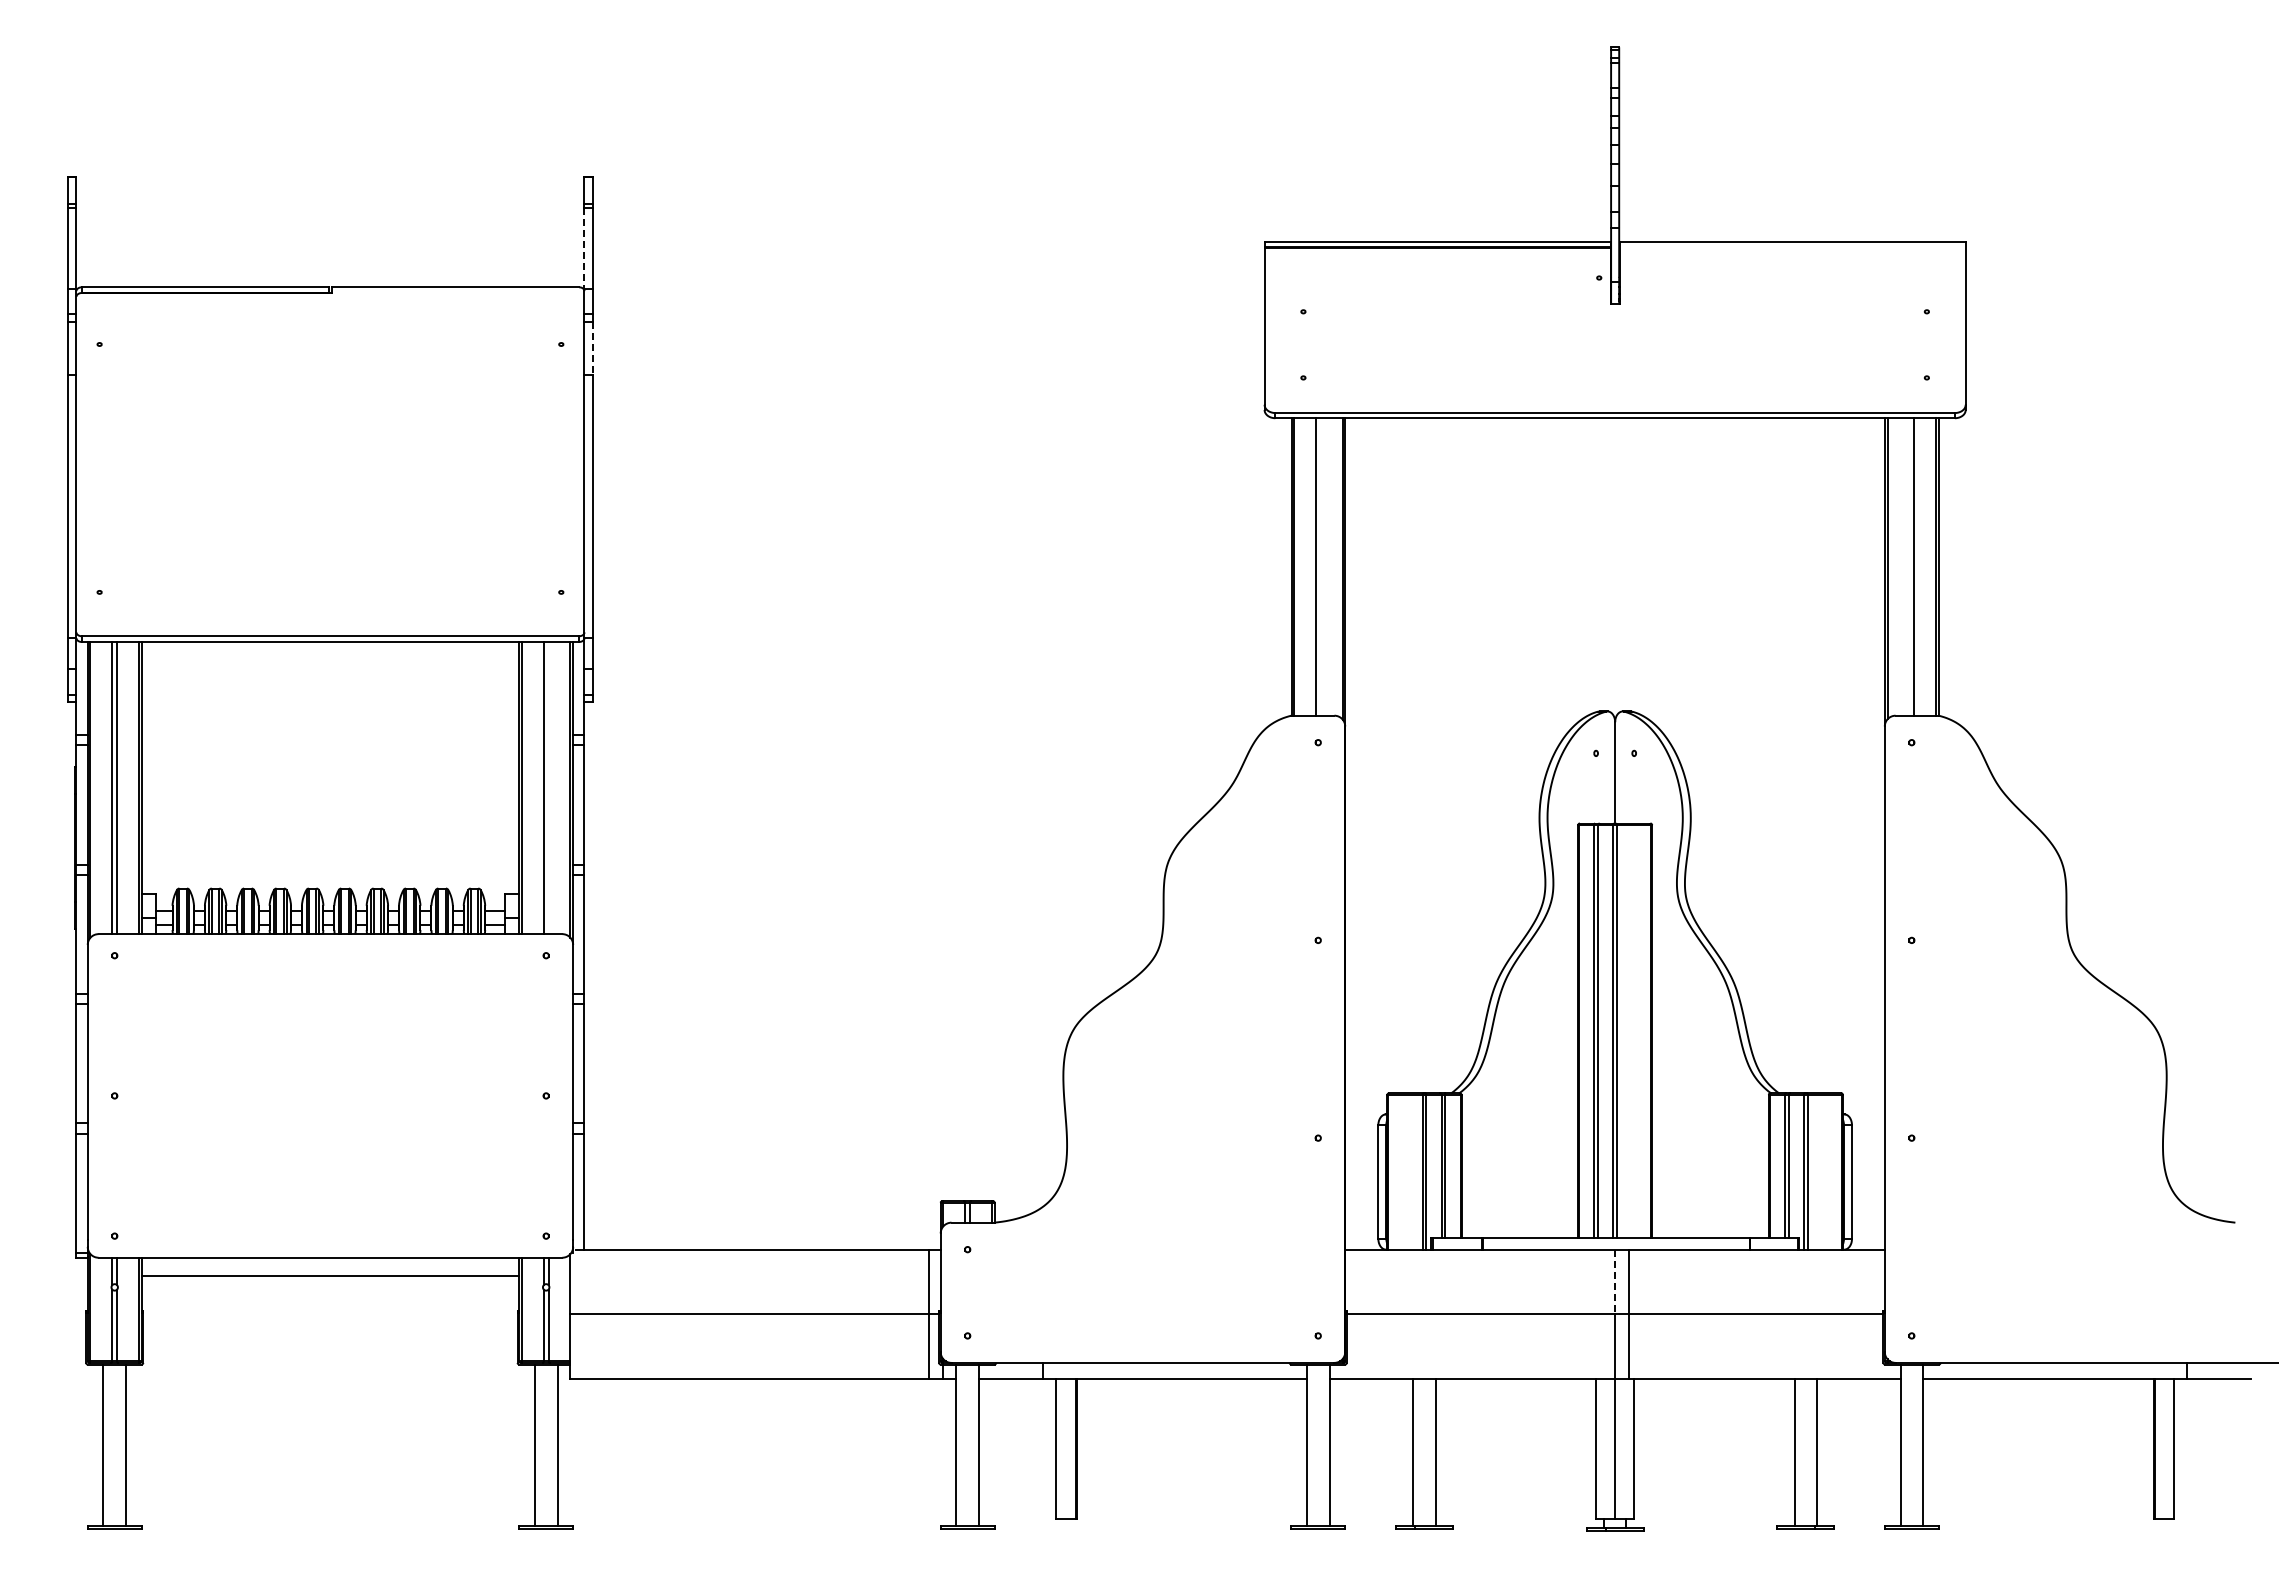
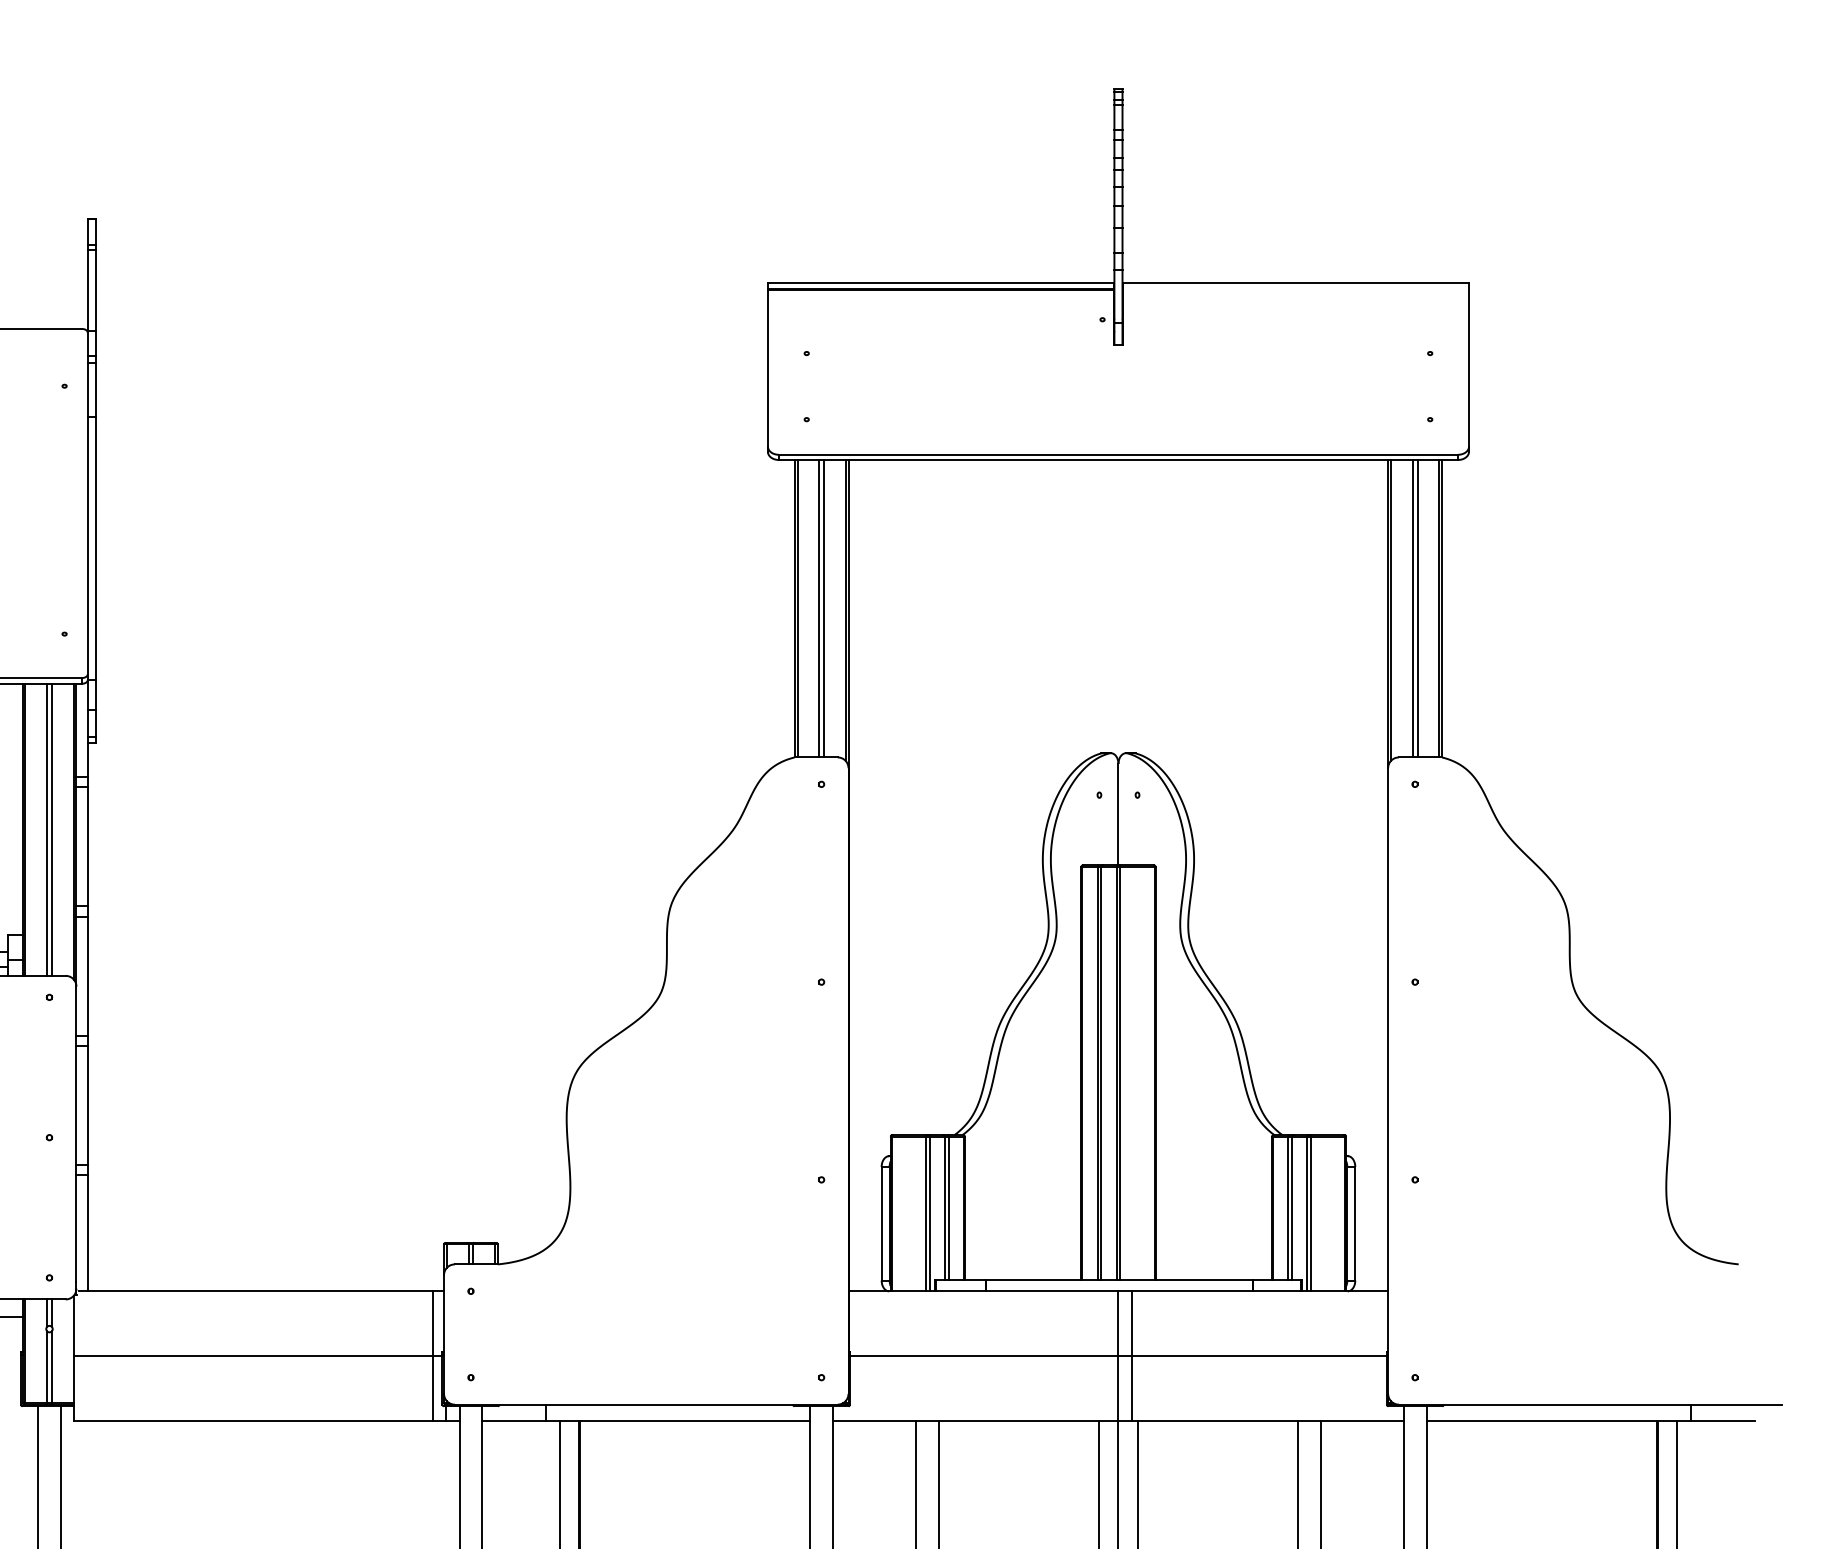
line: (584, 248) -> (87, 290), dashed -> solid
line: (592, 348) -> (95, 390), dashed -> solid
line: (1321, 566) -> (824, 608), added
line: (1909, 566) -> (1412, 608), added
line: (548, 787) -> (51, 829), added
line: (1615, 1282) -> (1118, 1324), dashed -> solid

